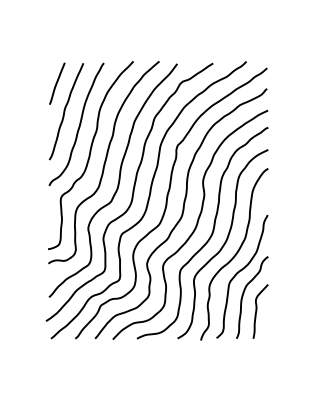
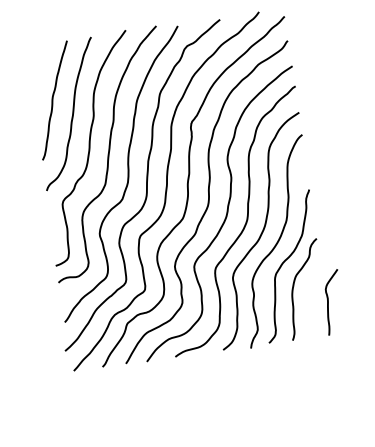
line: (57, 83) -> (39, 68), removed
curve: (257, 311) -> (329, 302), moved

